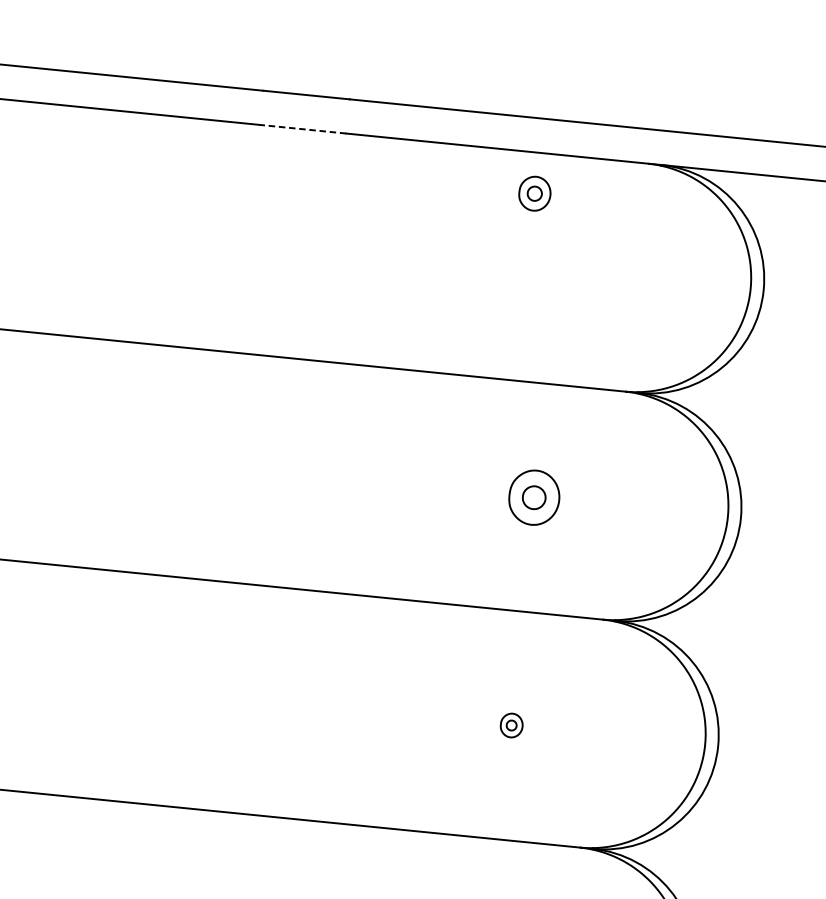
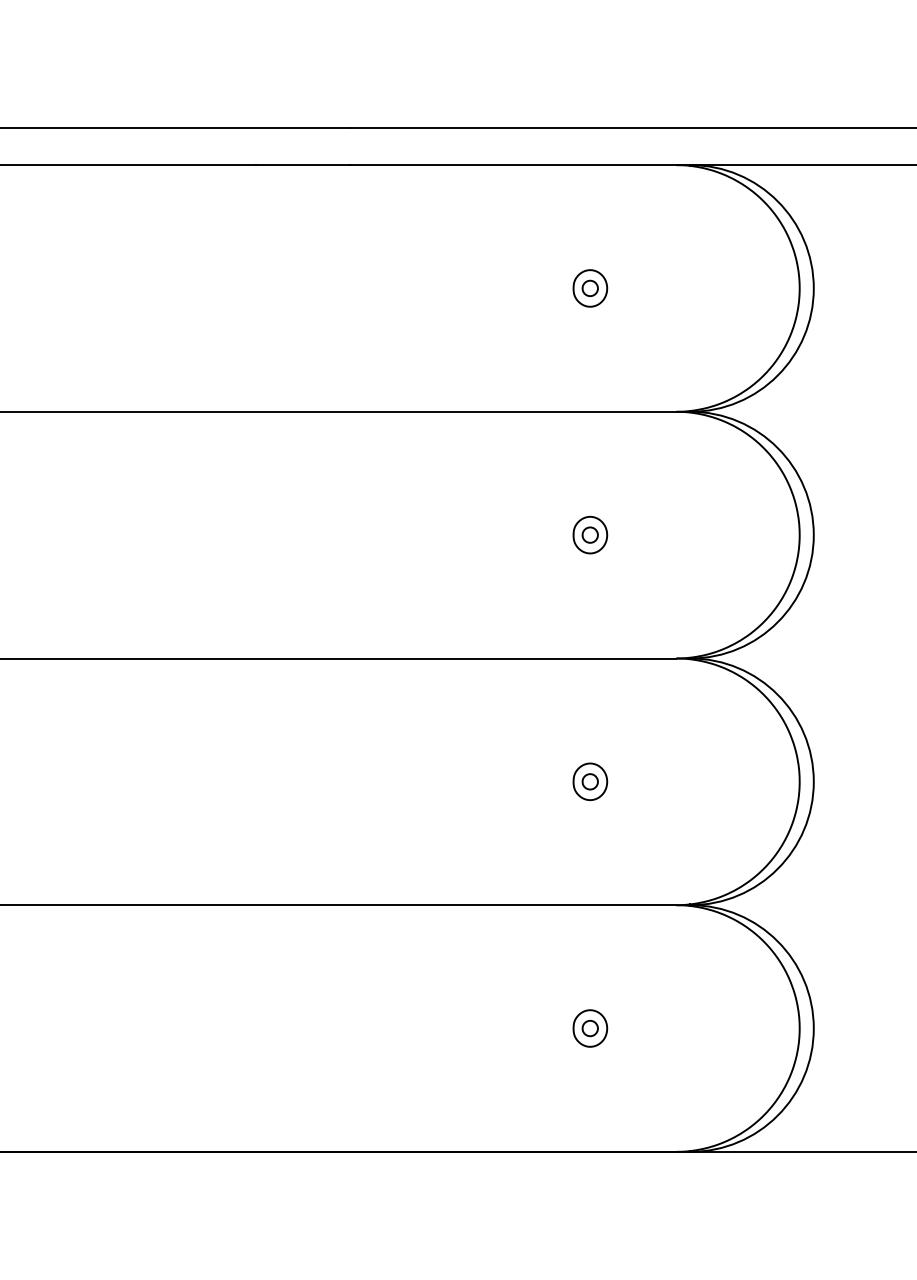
line: (303, 129) -> (303, 165), dashed -> solid
part: (535, 193) -> (590, 288), moved
part: (534, 497) -> (590, 534), size x0.62
part: (511, 725) -> (590, 781), size x1.43

